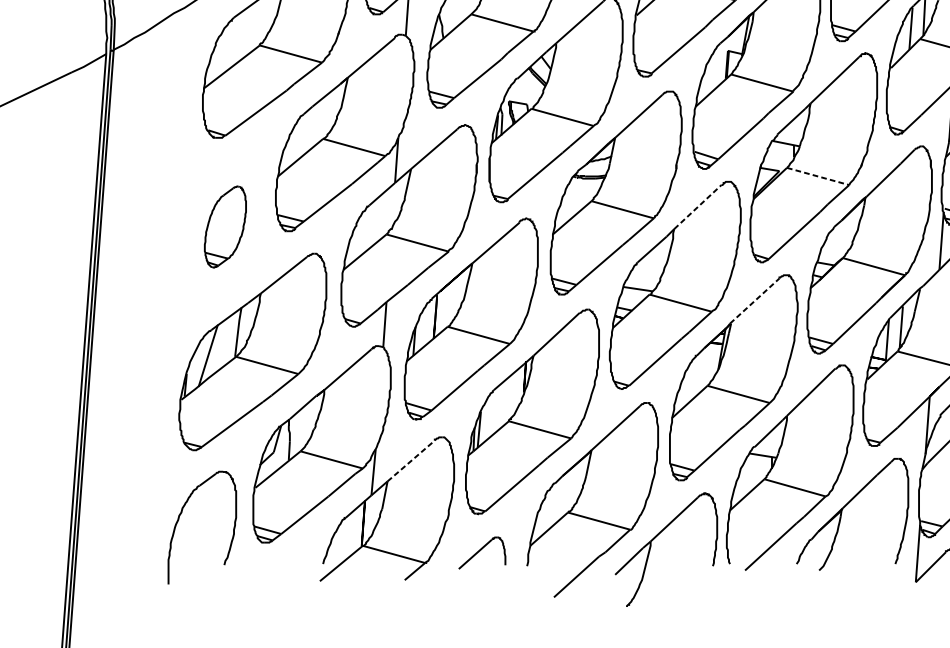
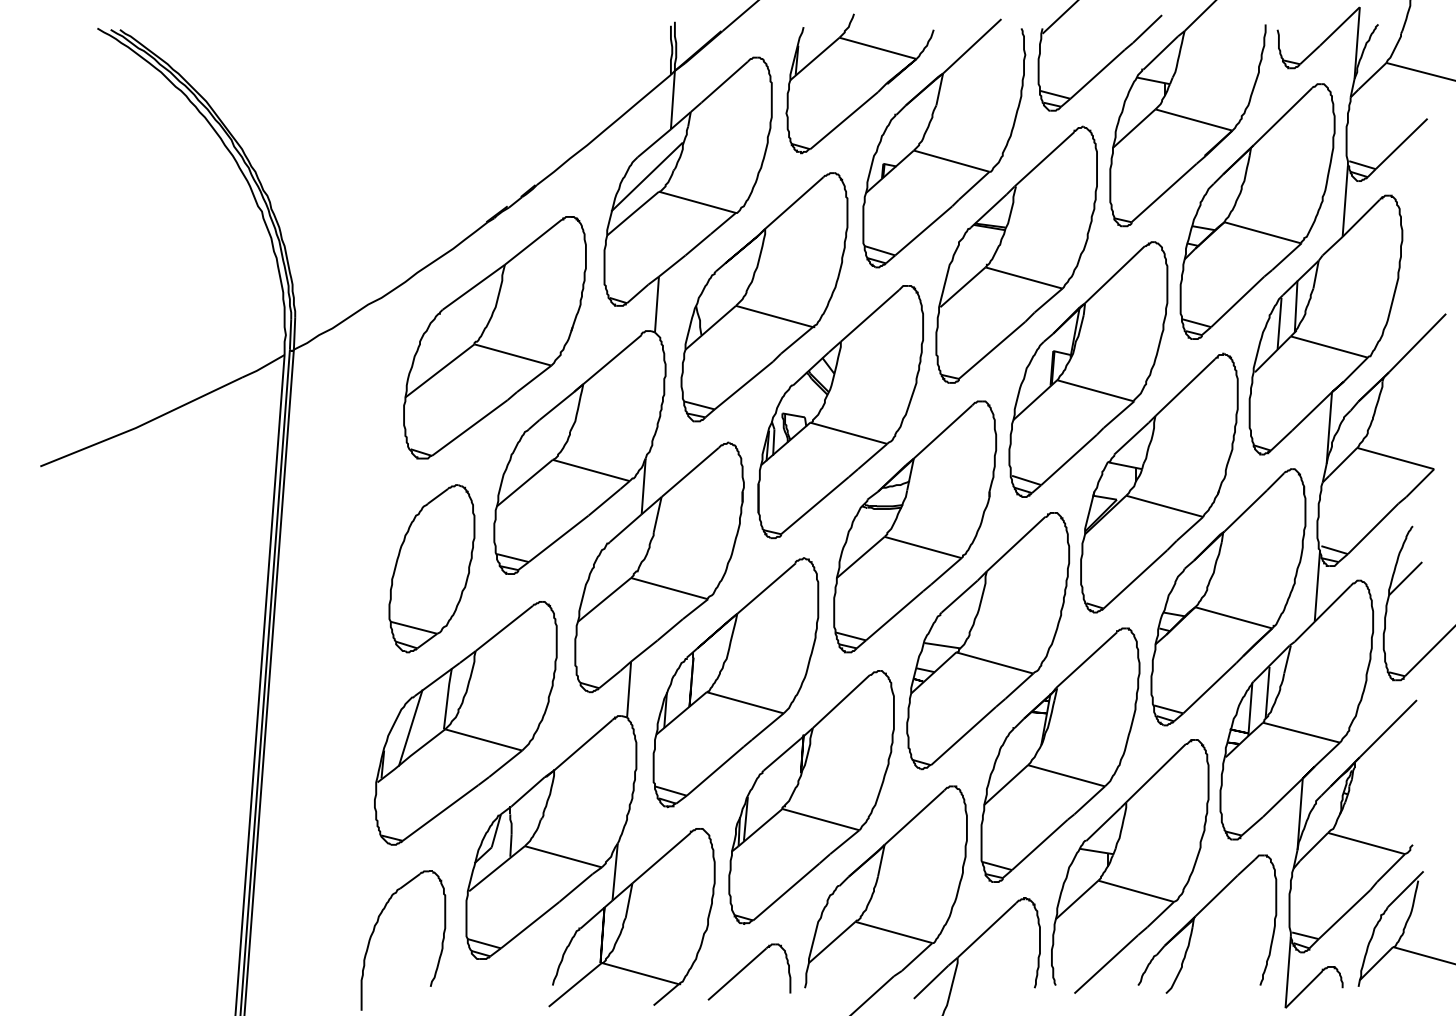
line: (817, 176) -> (1164, 506), dashed -> solid
line: (698, 207) -> (1016, 544), dashed -> solid
part: (225, 226) -> (431, 568), size x1.67
line: (754, 300) -> (1086, 659), dashed -> solid
line: (411, 461) -> (661, 858), dashed -> solid
part: (482, 552) -> (749, 971), size x1.43

